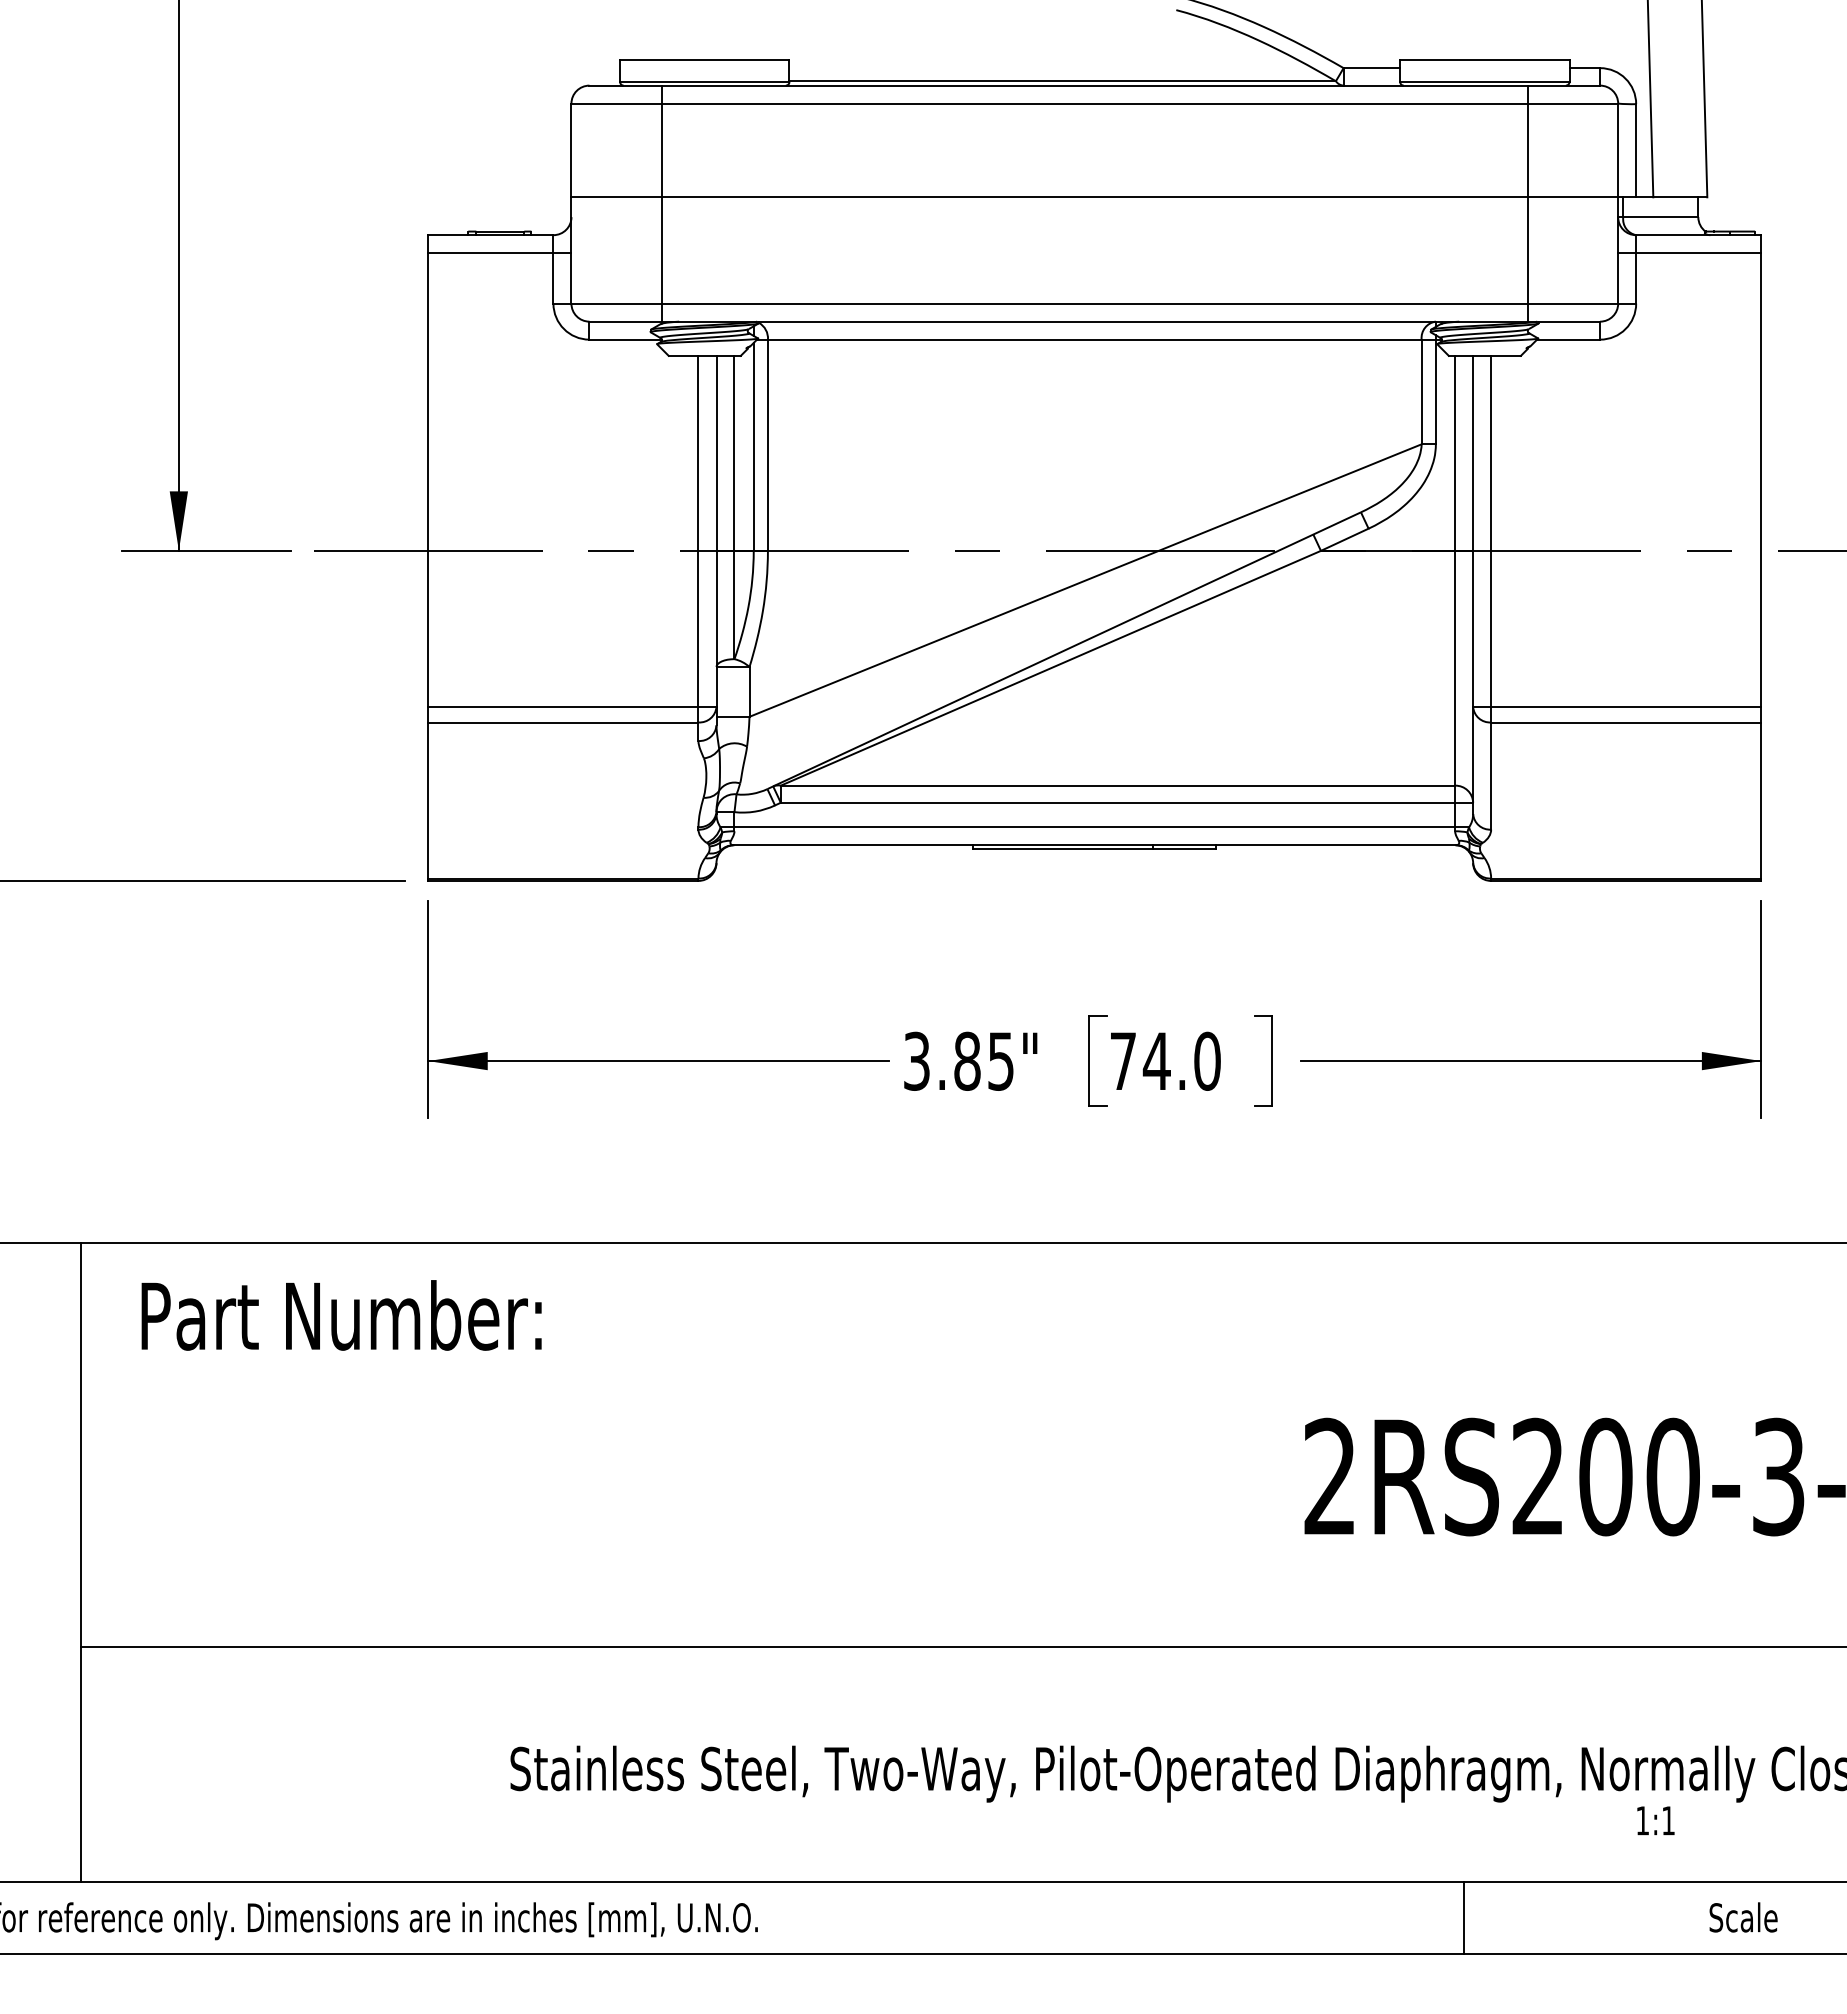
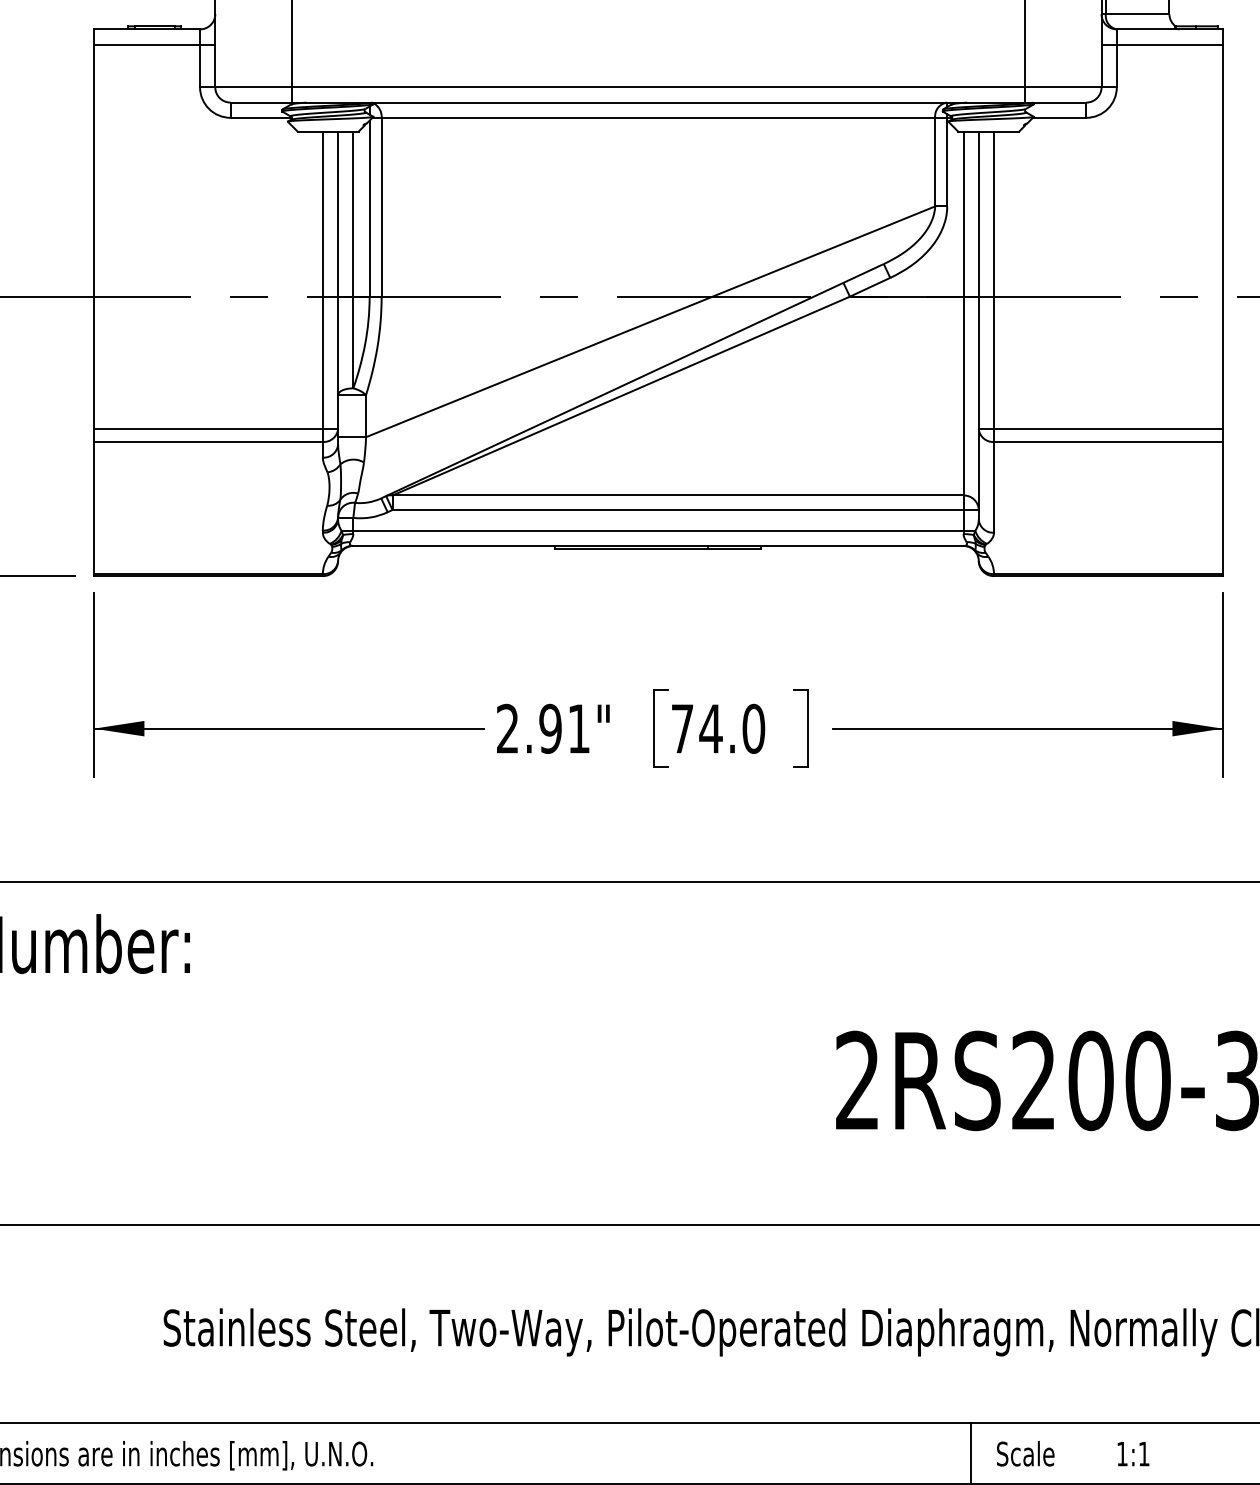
text: (958, 1060) -> (543, 728), 3.85" -> 2.91"
text: (1655, 1820) -> (1133, 1453), moved
text: (1743, 1917) -> (1025, 1453), moved

